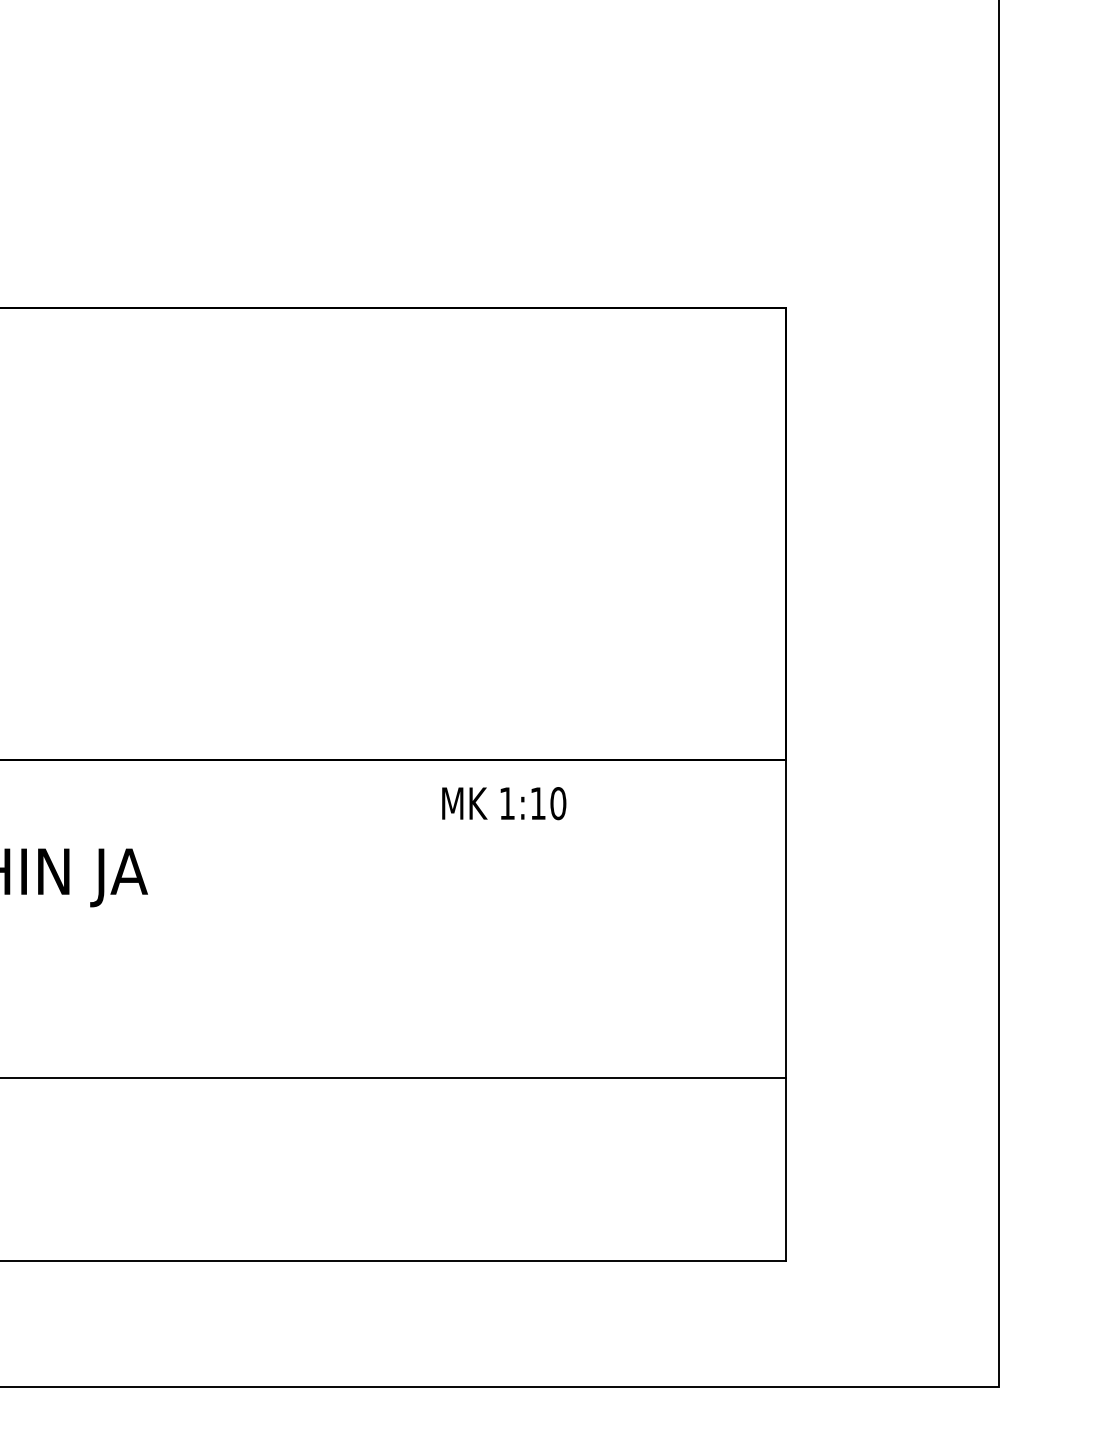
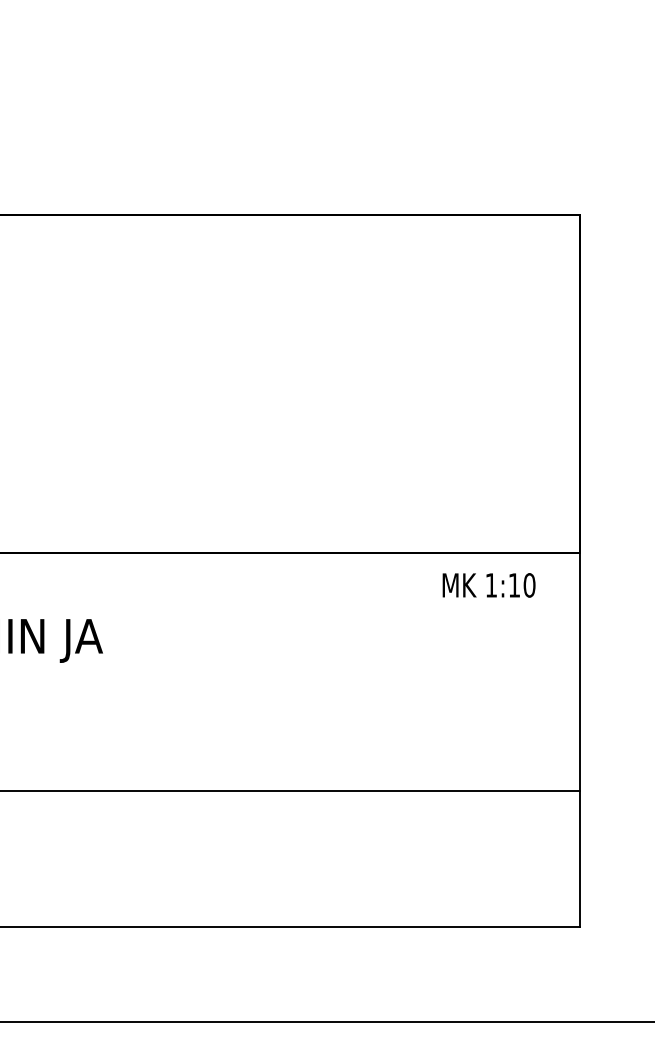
text: (504, 803) -> (489, 585), moved

